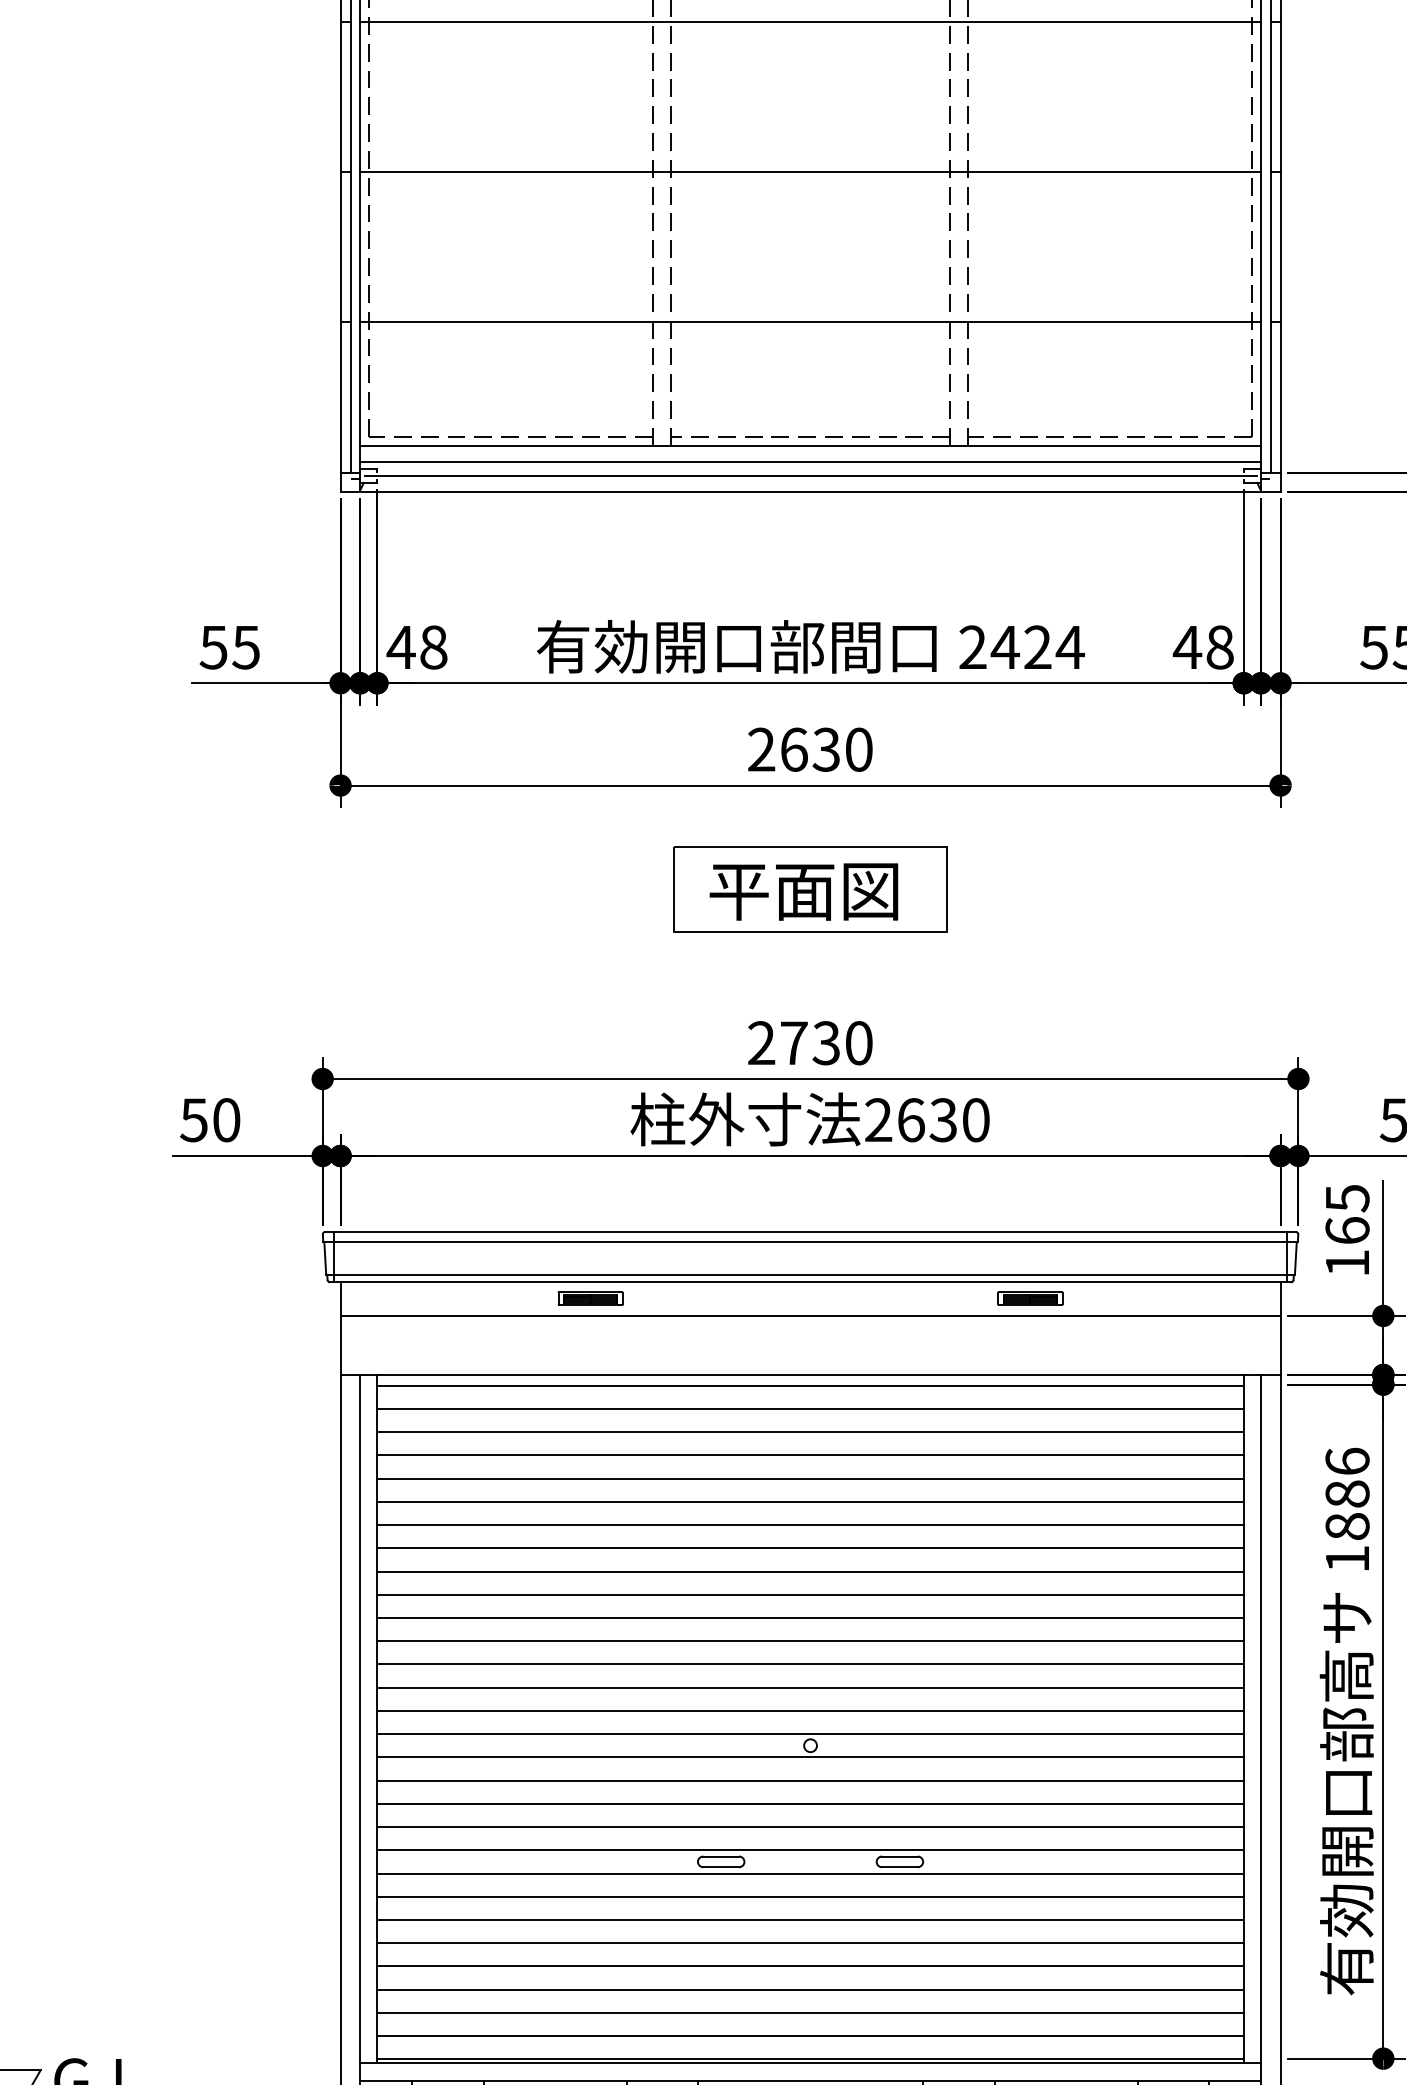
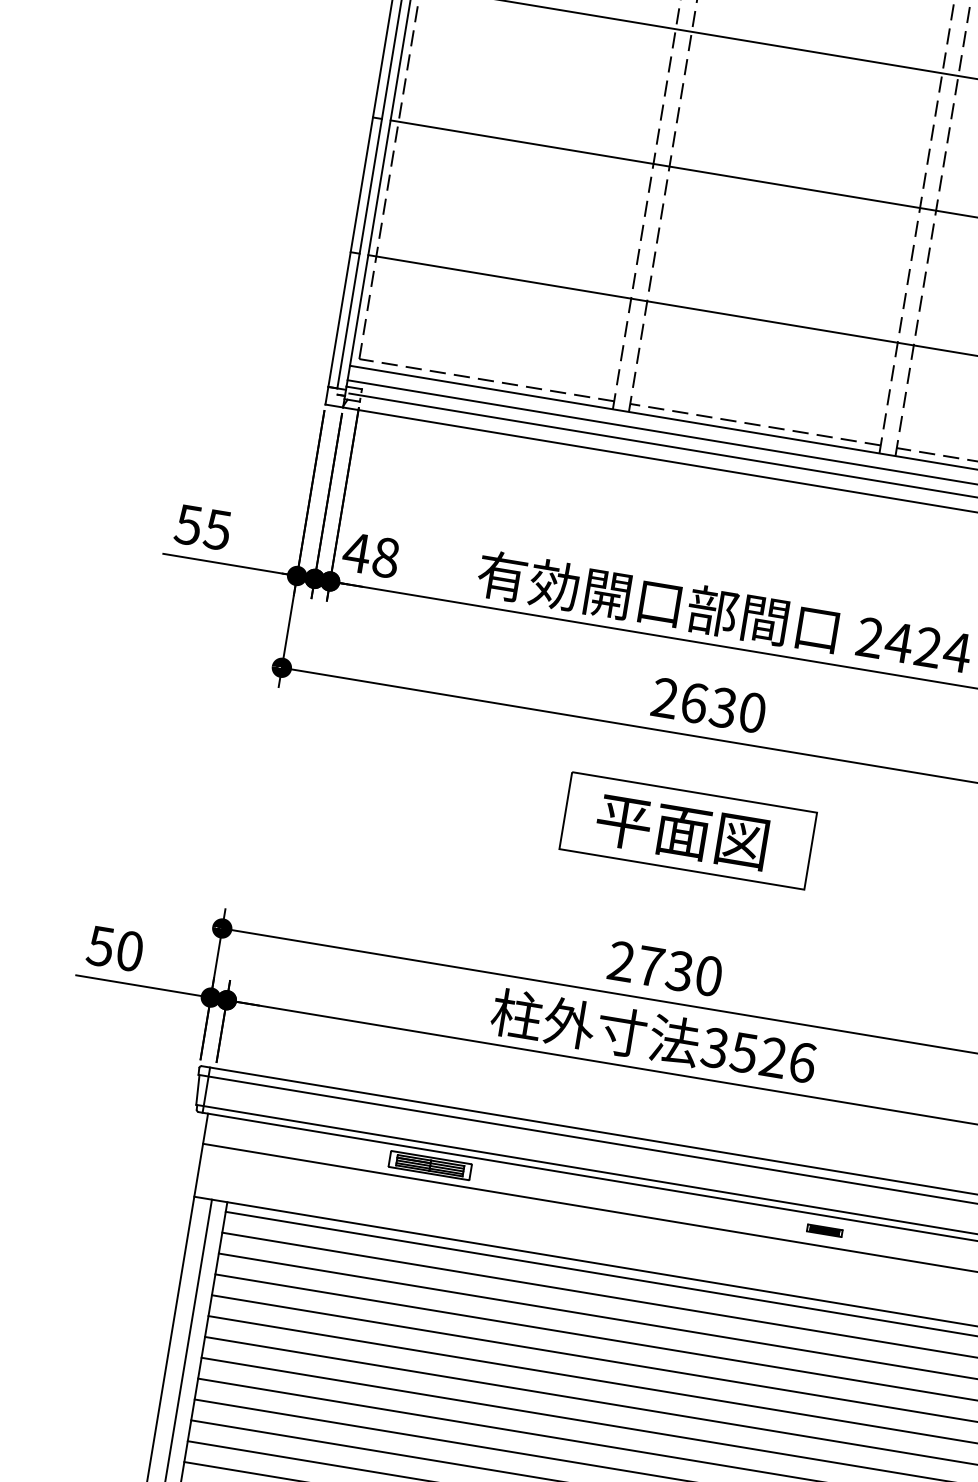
text: (926, 1120) -> (757, 1055), 2630 -> 3526
part: (590, 1298) -> (429, 1165), size x1.4
part: (1030, 1298) -> (824, 1230), size x0.6

